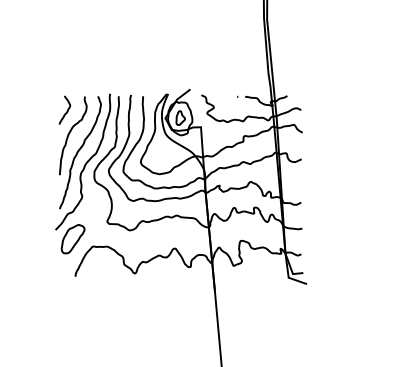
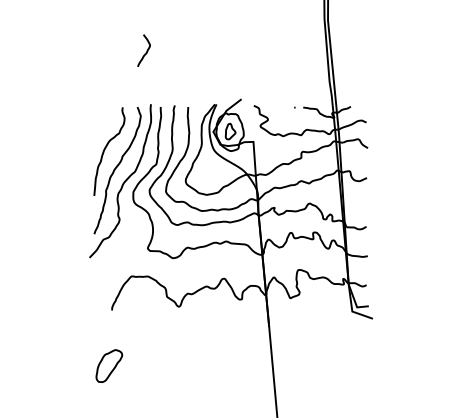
curve: (66, 111) -> (145, 52), moved
part: (73, 238) -> (109, 365), moved

